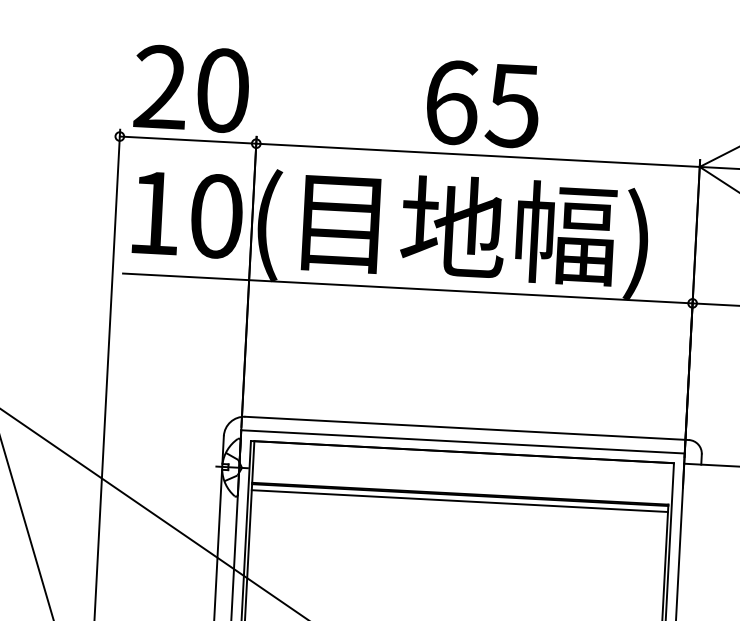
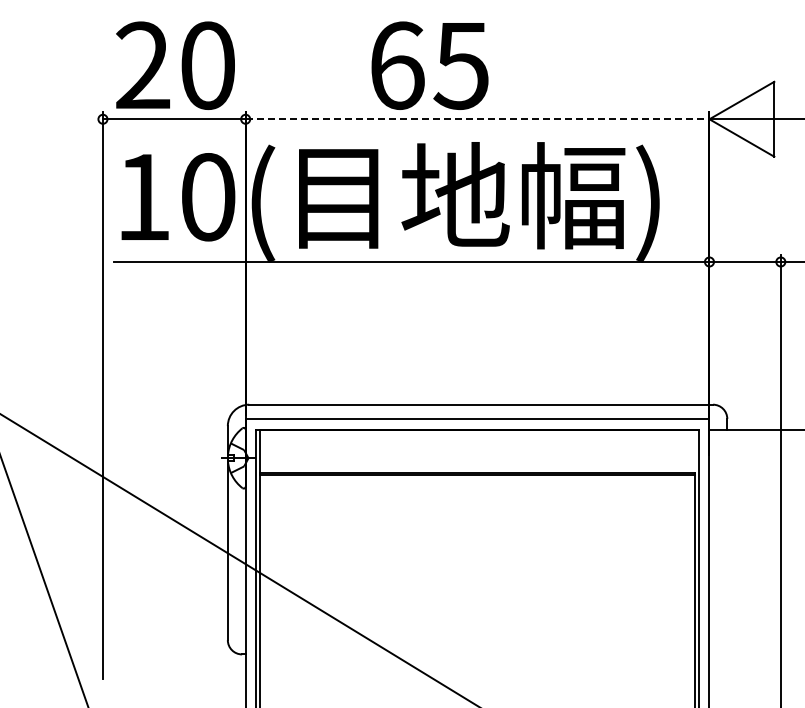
text: (482, 103) -> (429, 65), moved
line: (477, 155) -> (477, 119), solid -> dashed
line: (459, 500) -> (477, 480), removed

